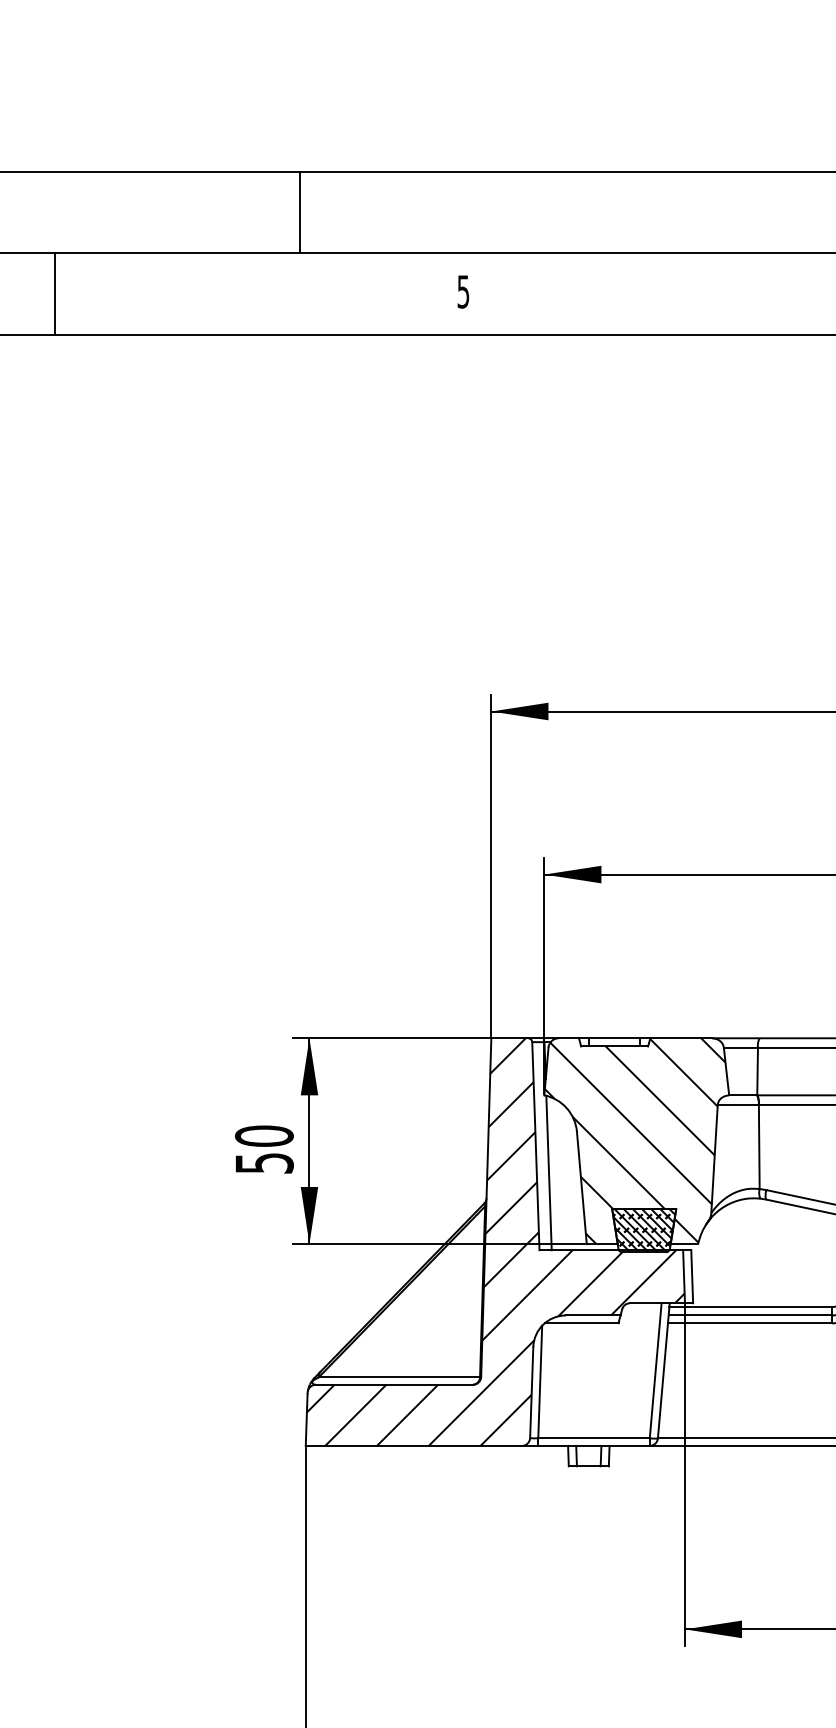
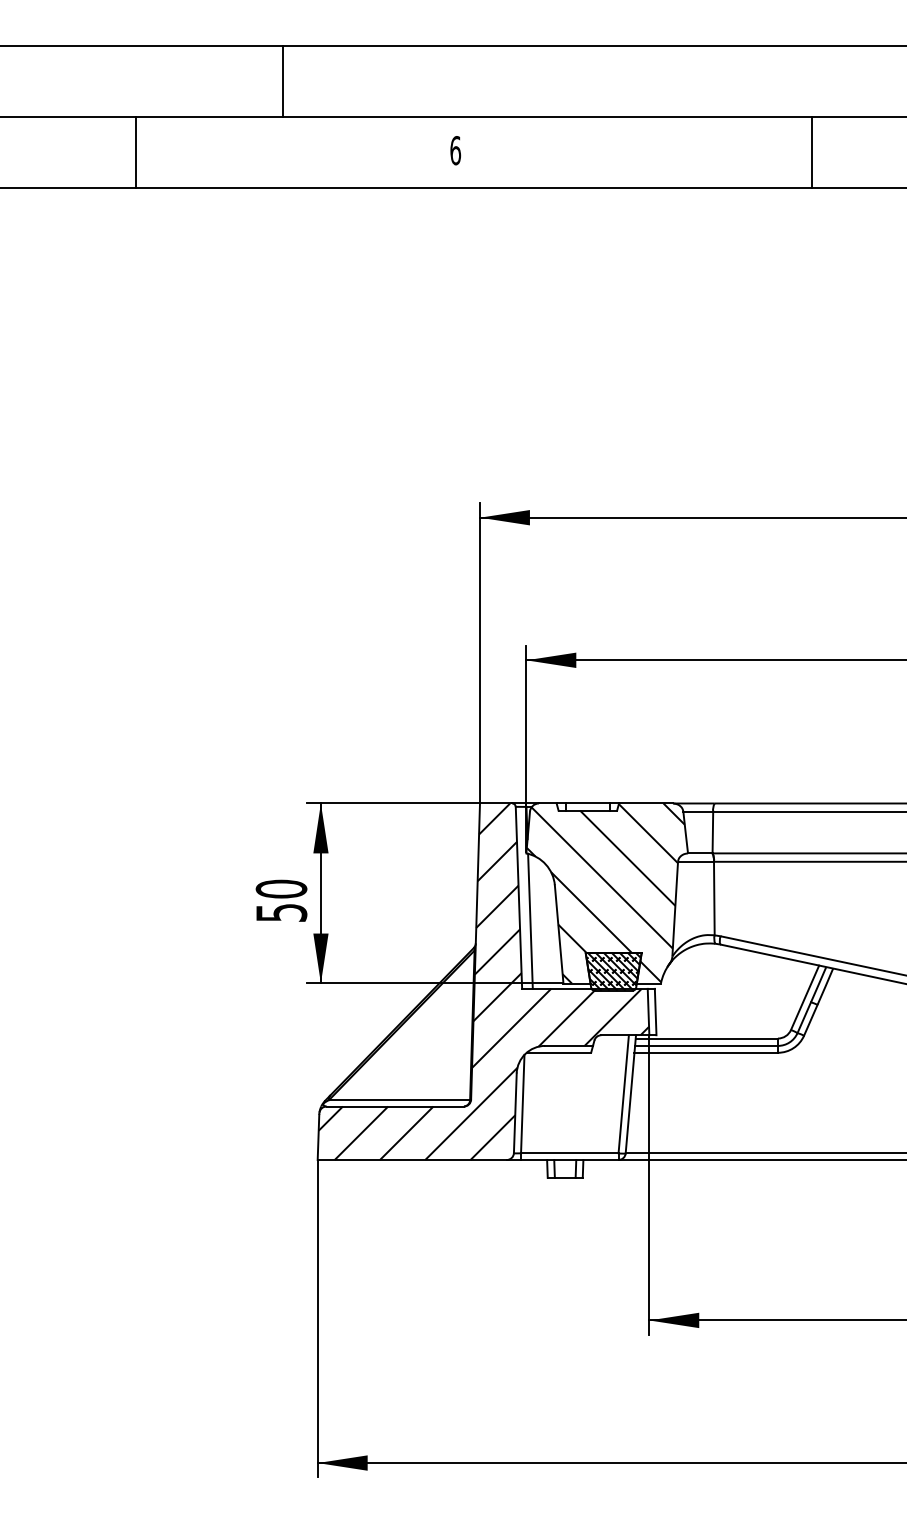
line: (299, 211) -> (283, 80), moved
text: (463, 291) -> (455, 150), 5 -> 6
line: (55, 293) -> (135, 152), moved

